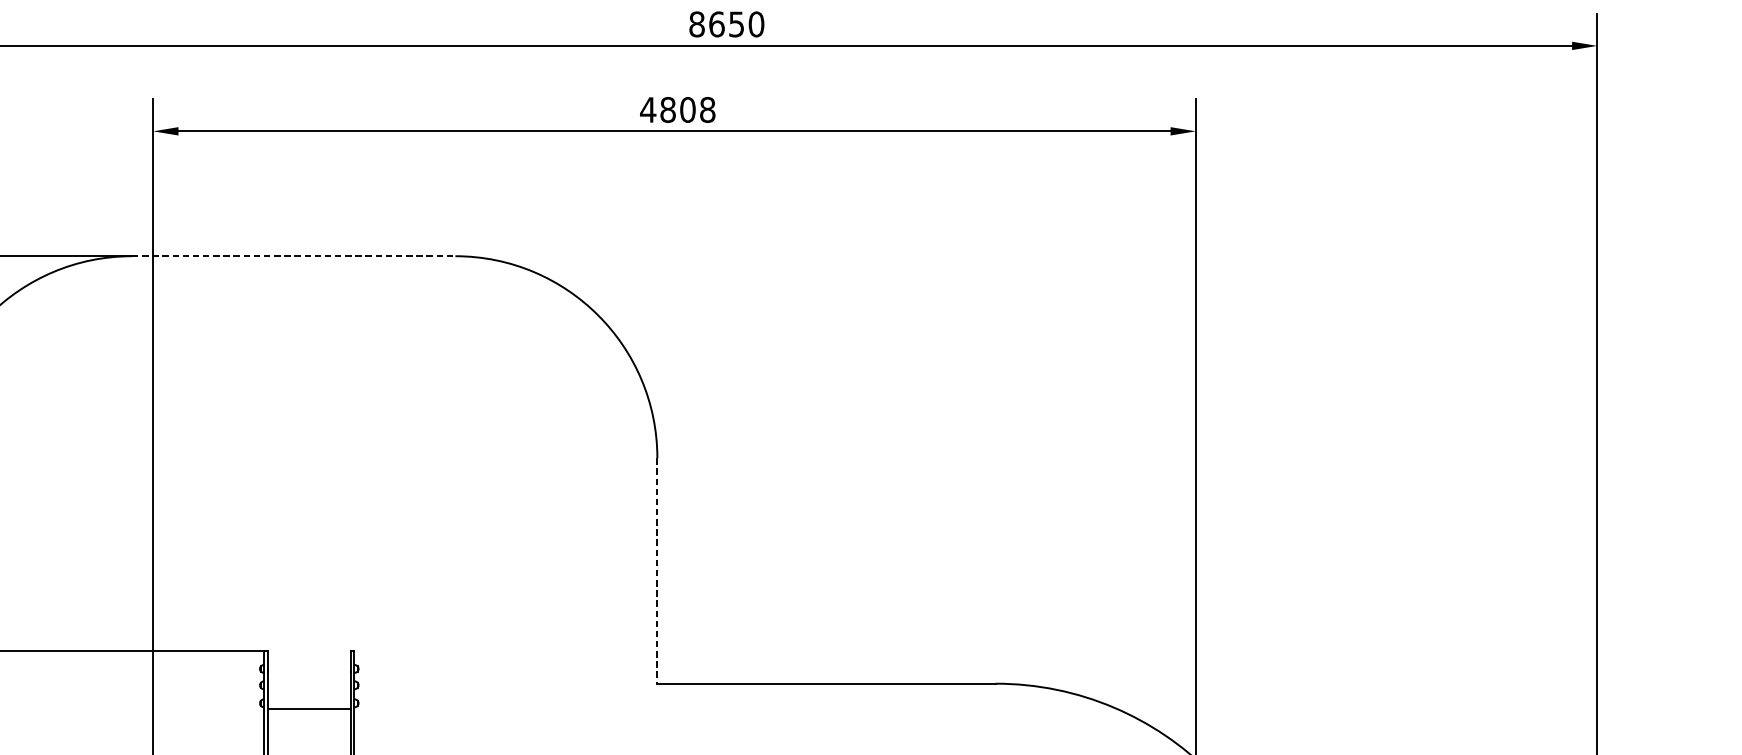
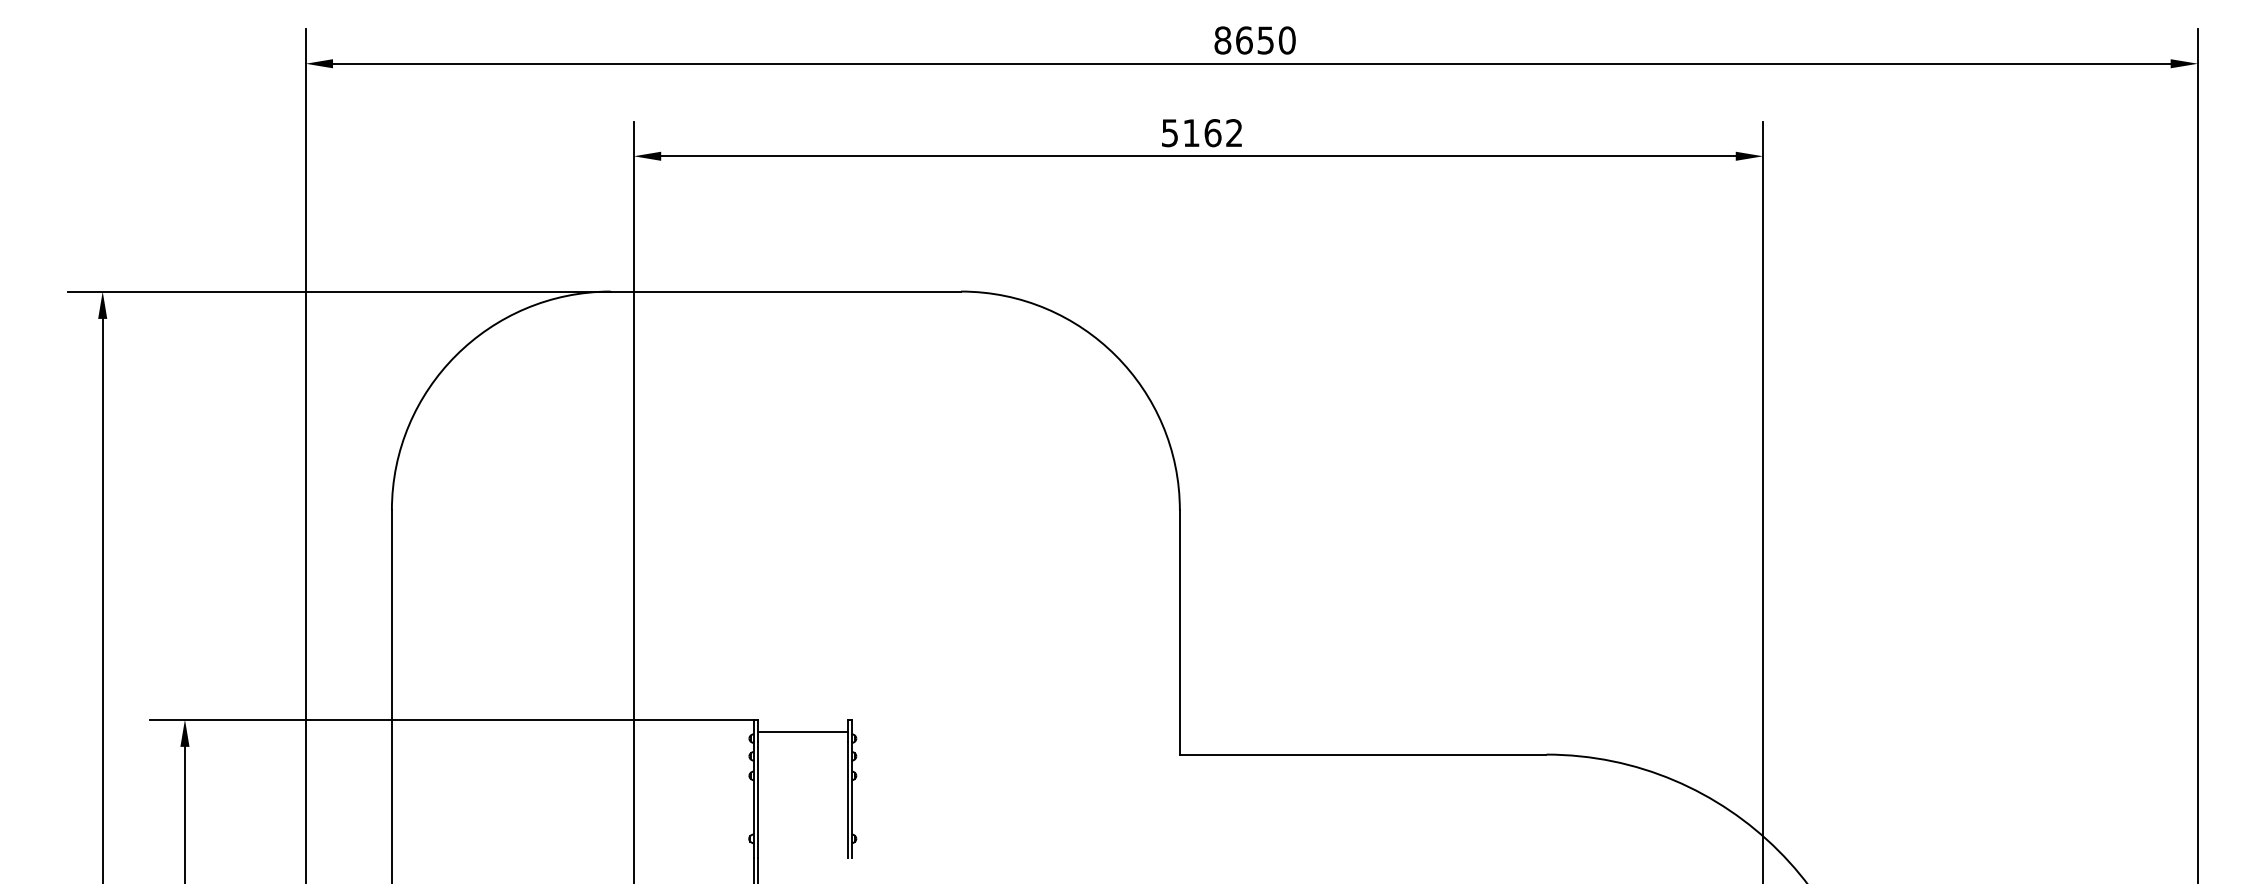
text: (677, 110) -> (1201, 133), 4808 -> 5162
line: (294, 256) -> (786, 291), dashed -> solid
line: (657, 570) -> (1179, 632), dashed -> solid
line: (308, 708) -> (802, 731), moved

